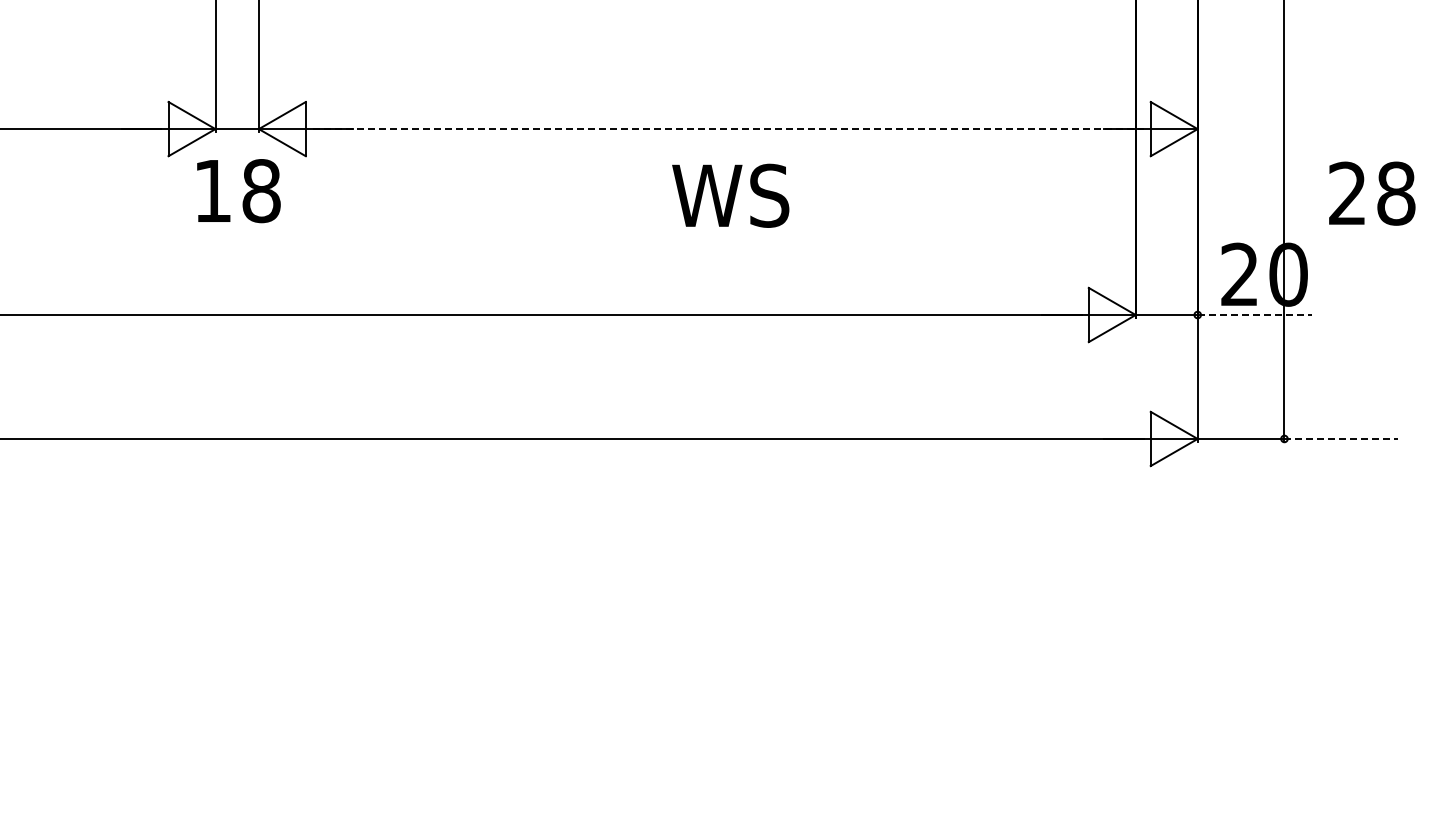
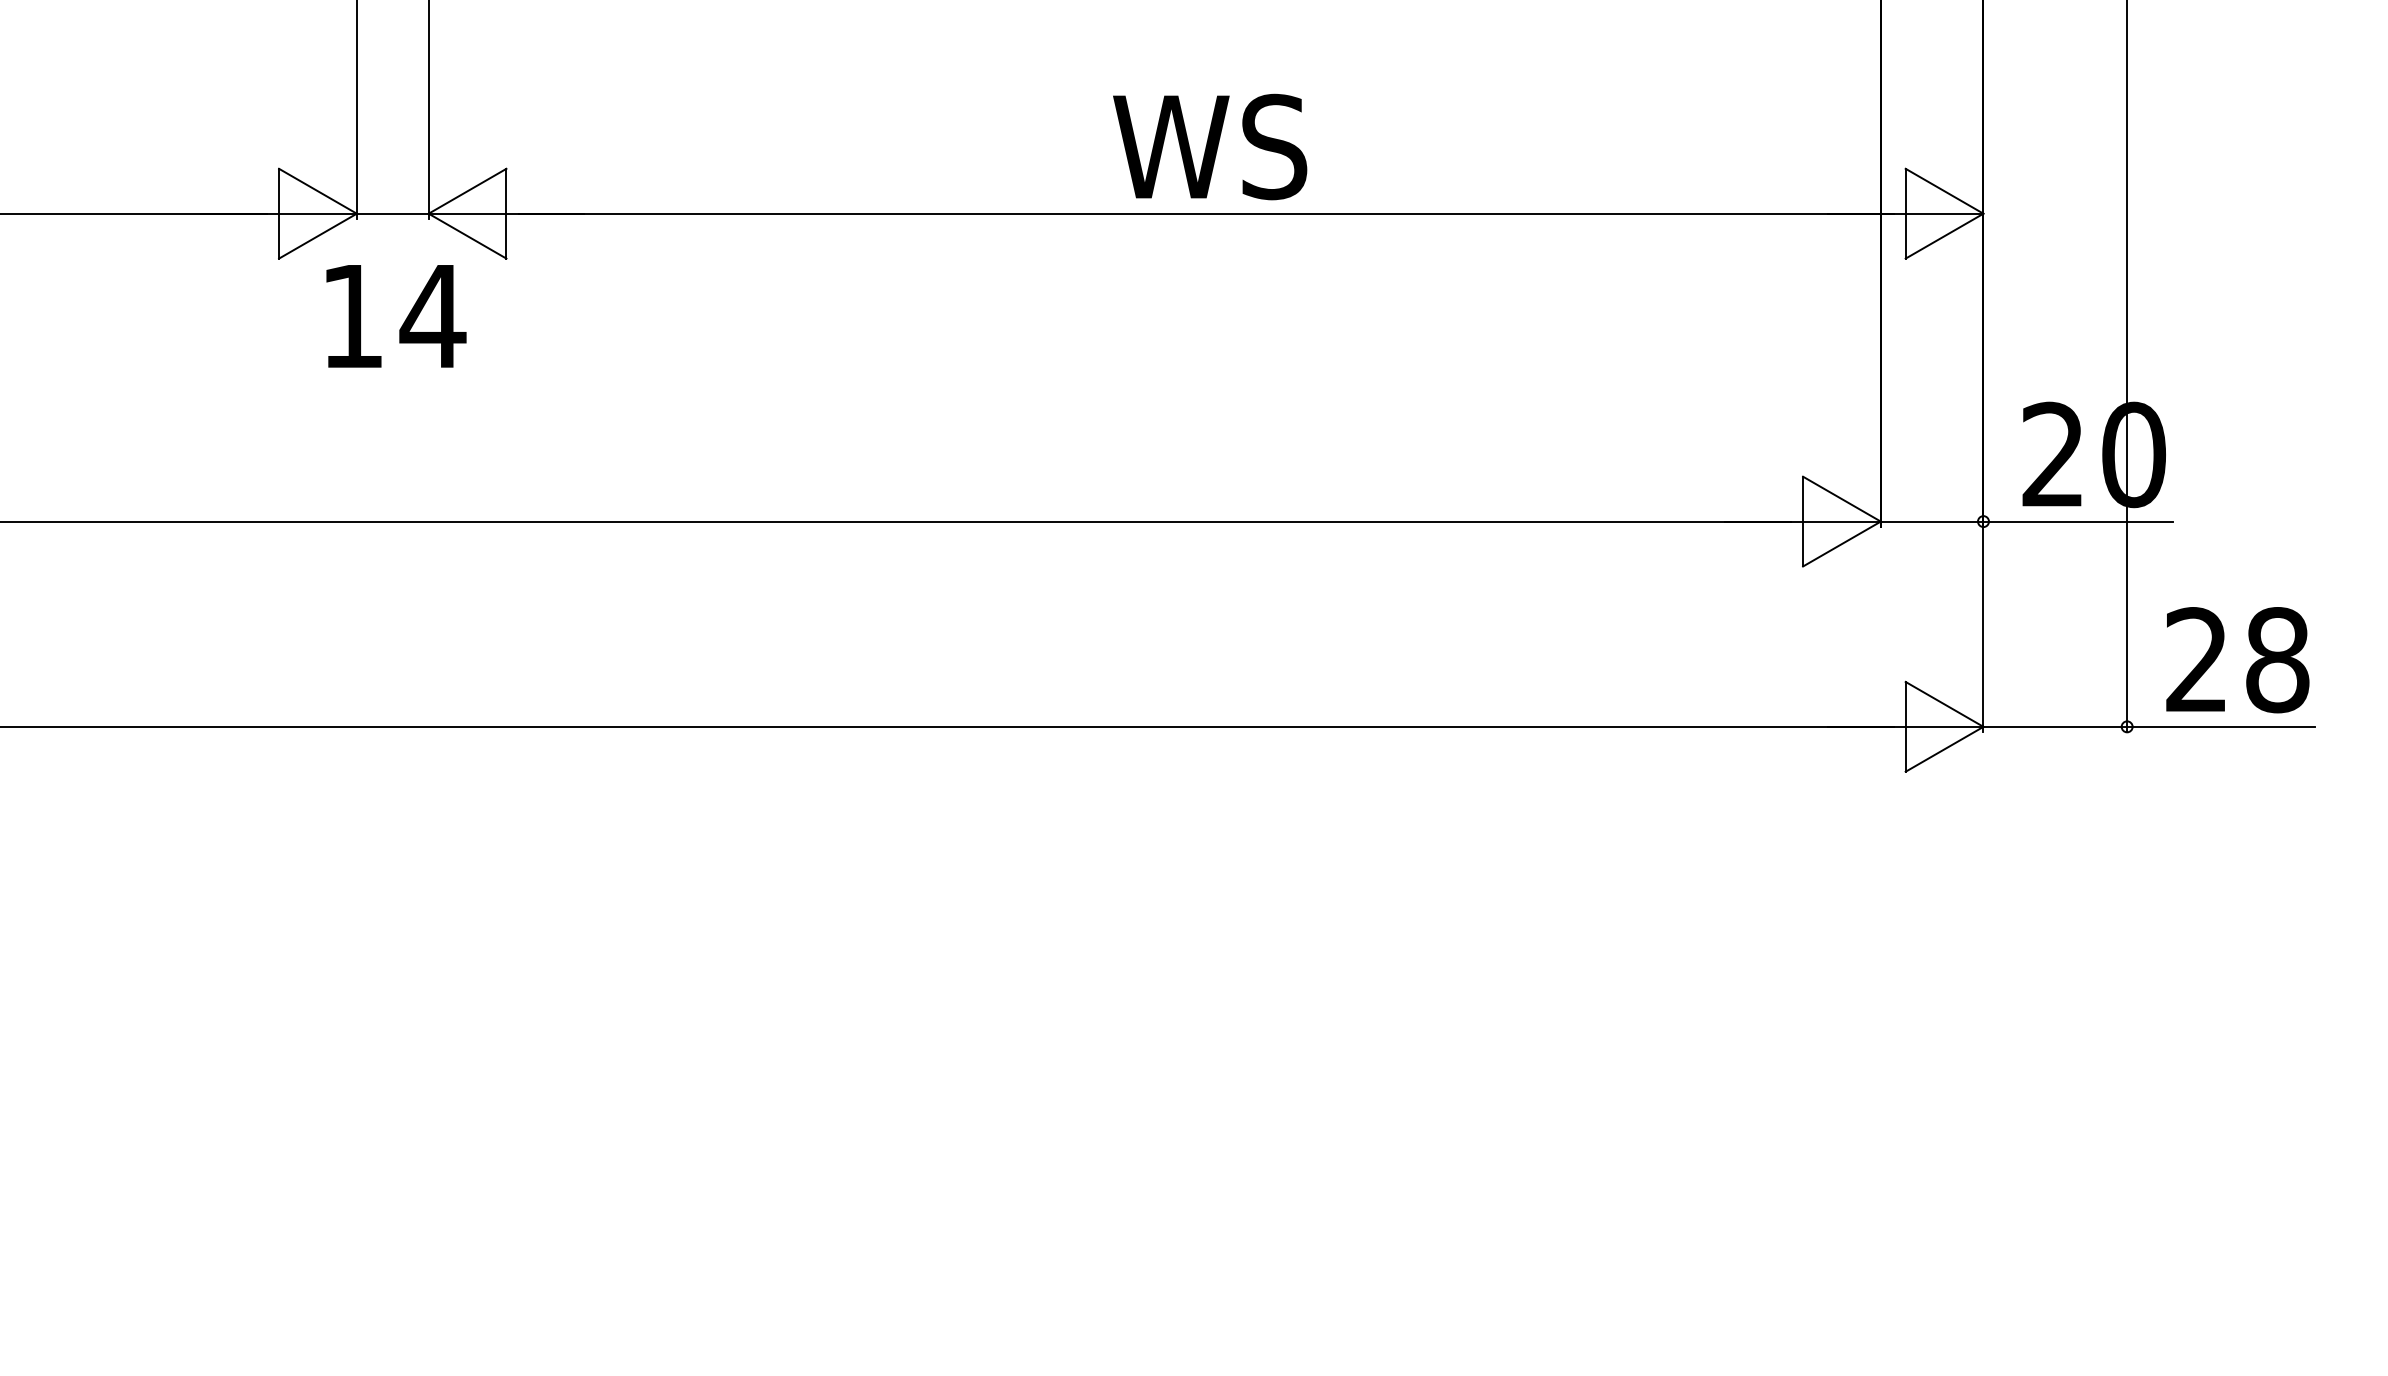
line: (728, 129) -> (1206, 214), dashed -> solid
text: (261, 191) -> (433, 317), 18 -> 14
text: (1372, 193) -> (2238, 659), moved
text: (730, 195) -> (1209, 146), moved
line: (1255, 315) -> (2079, 522), dashed -> solid
line: (1341, 438) -> (2221, 726), dashed -> solid

